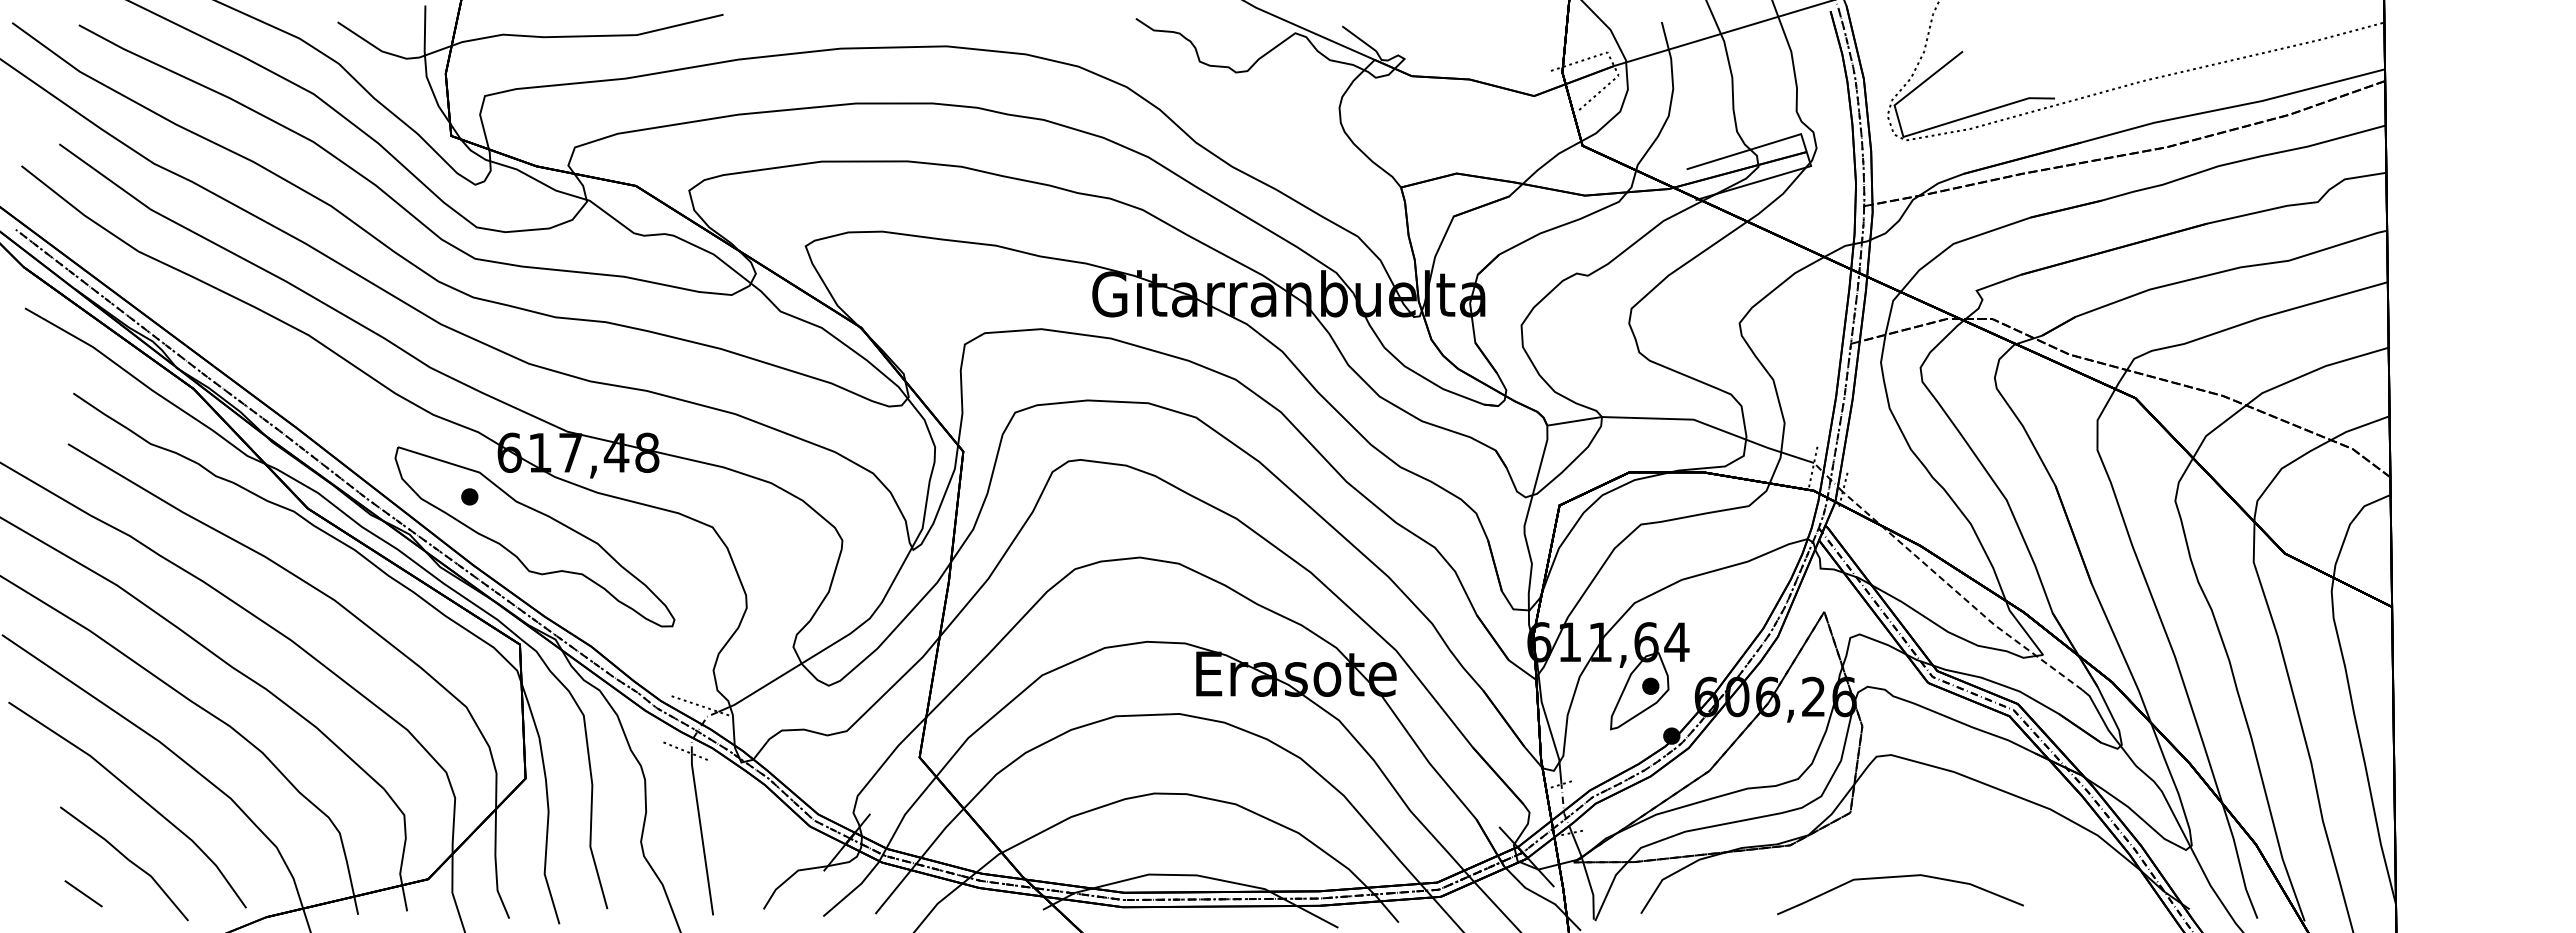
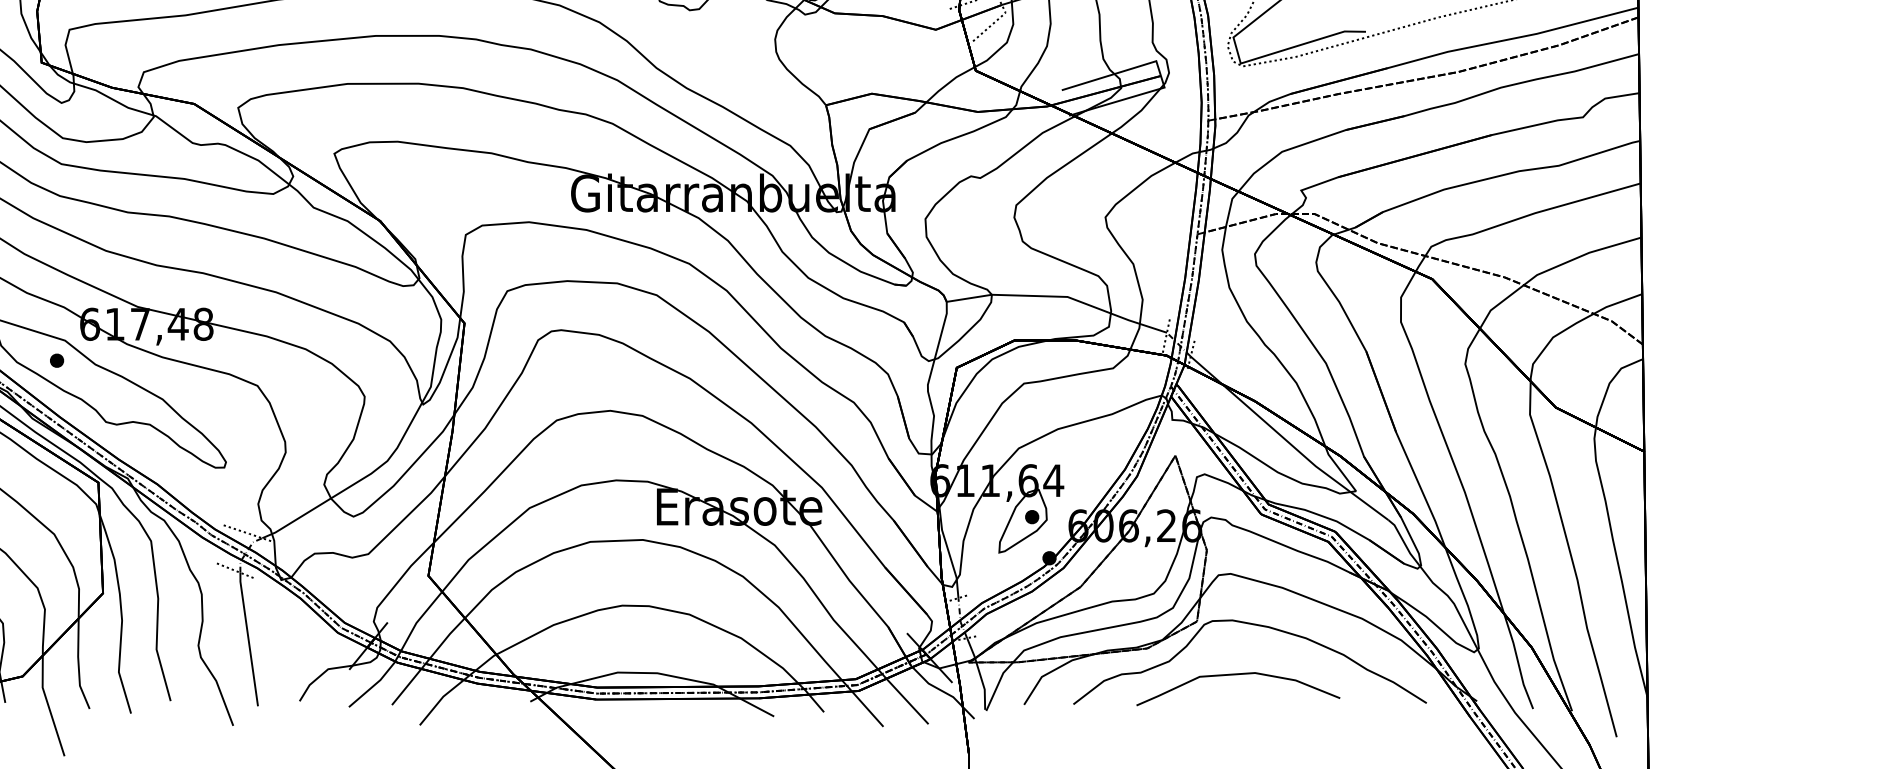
line: (1959, 594) -> (1287, 441), dashed -> solid
curve: (1924, 818) -> (1258, 626), added

